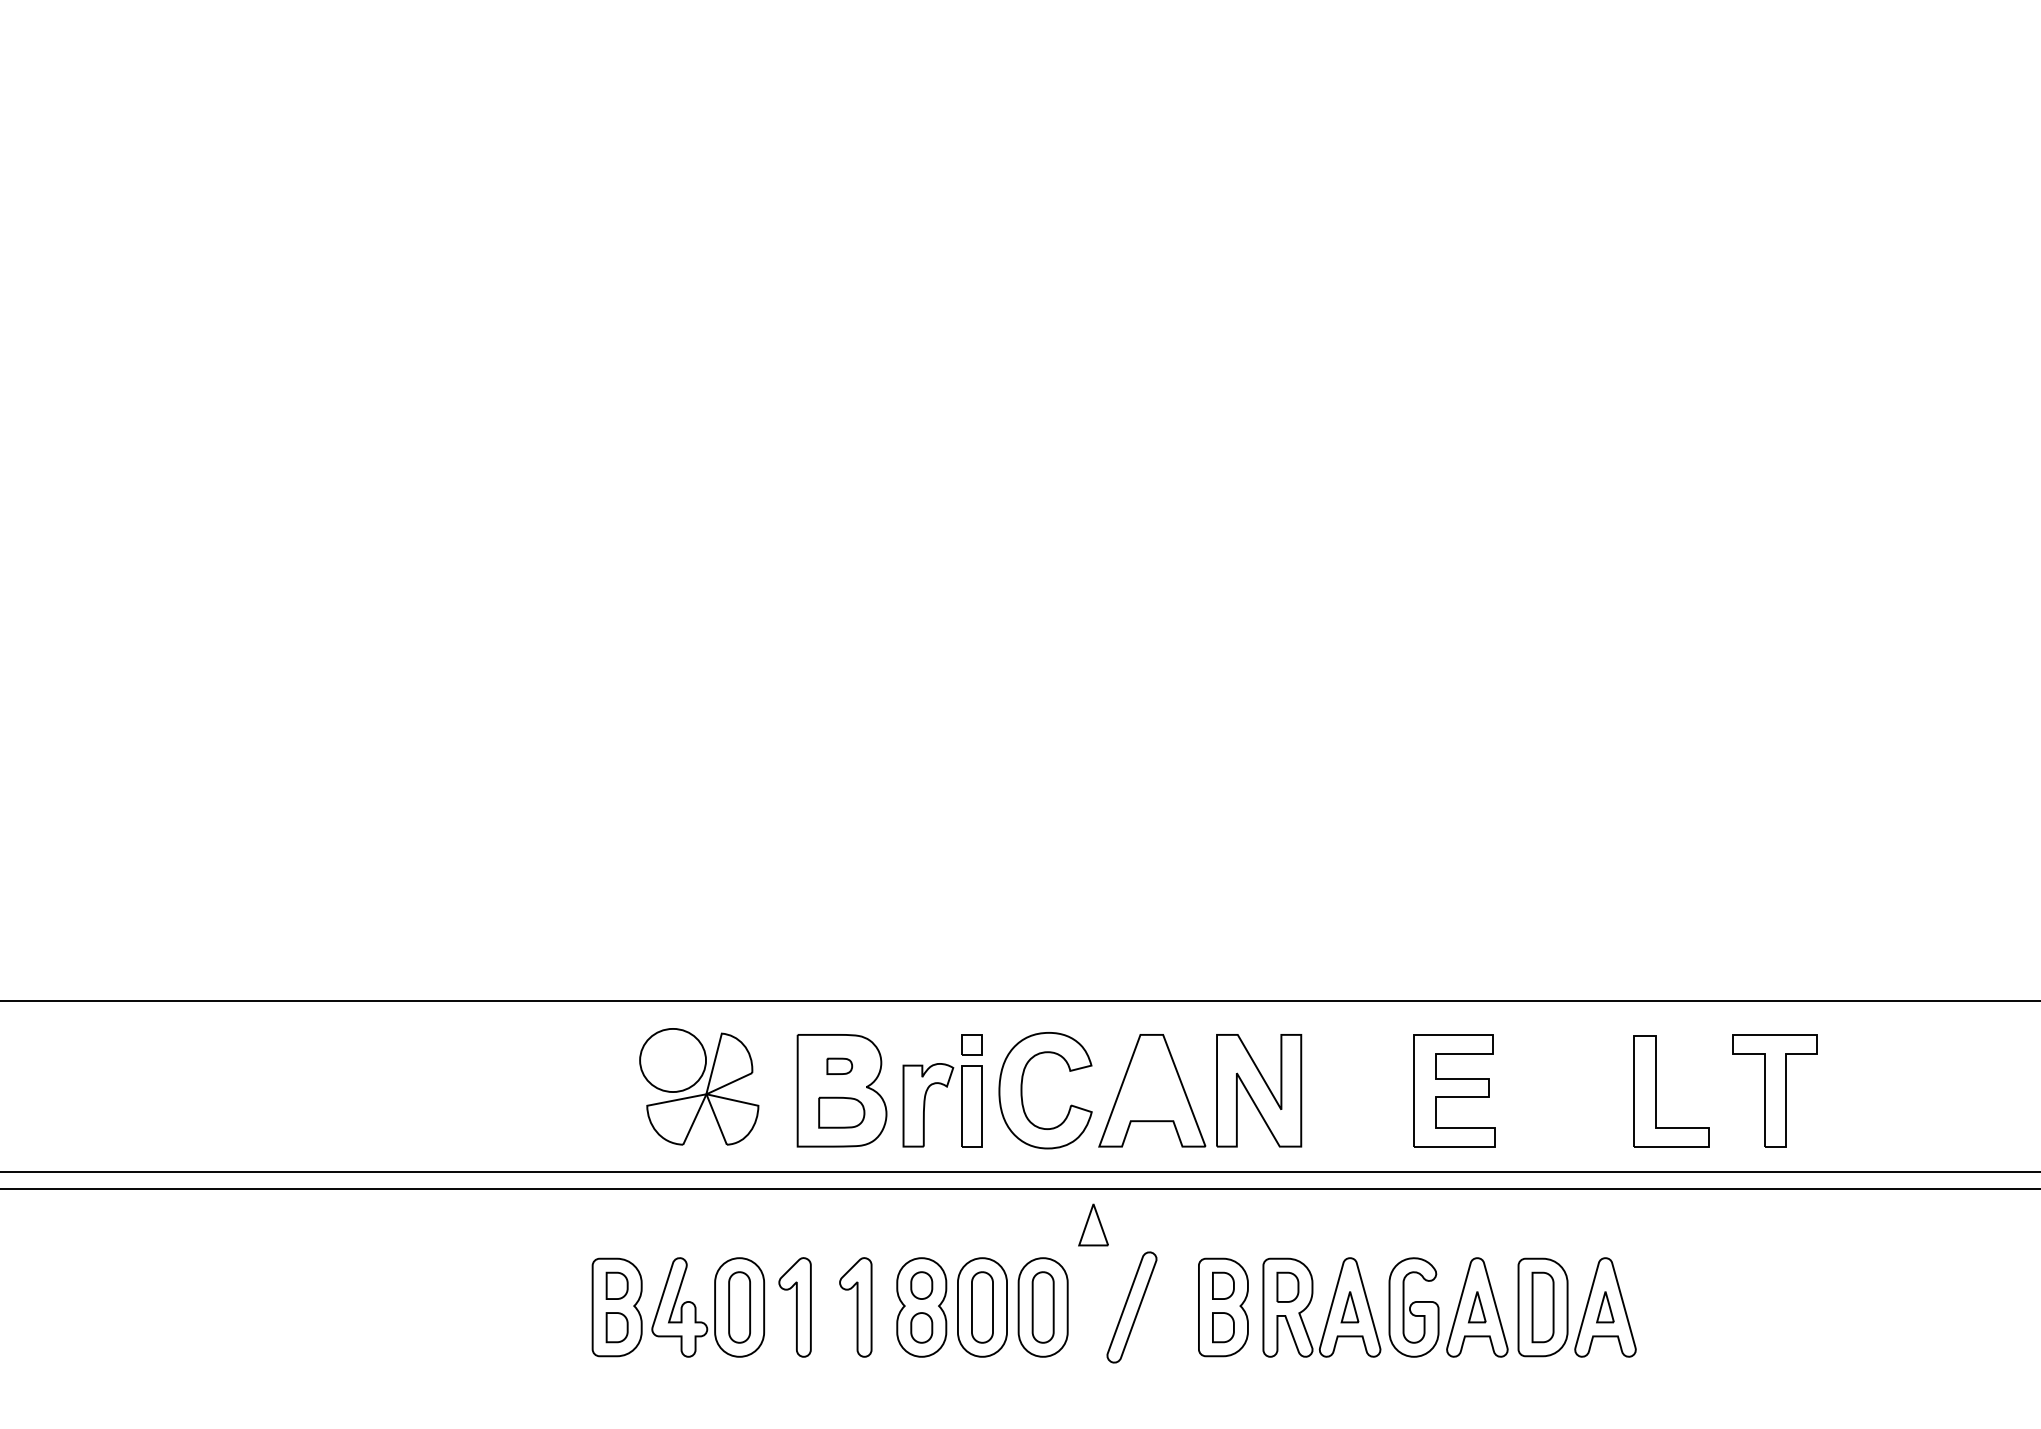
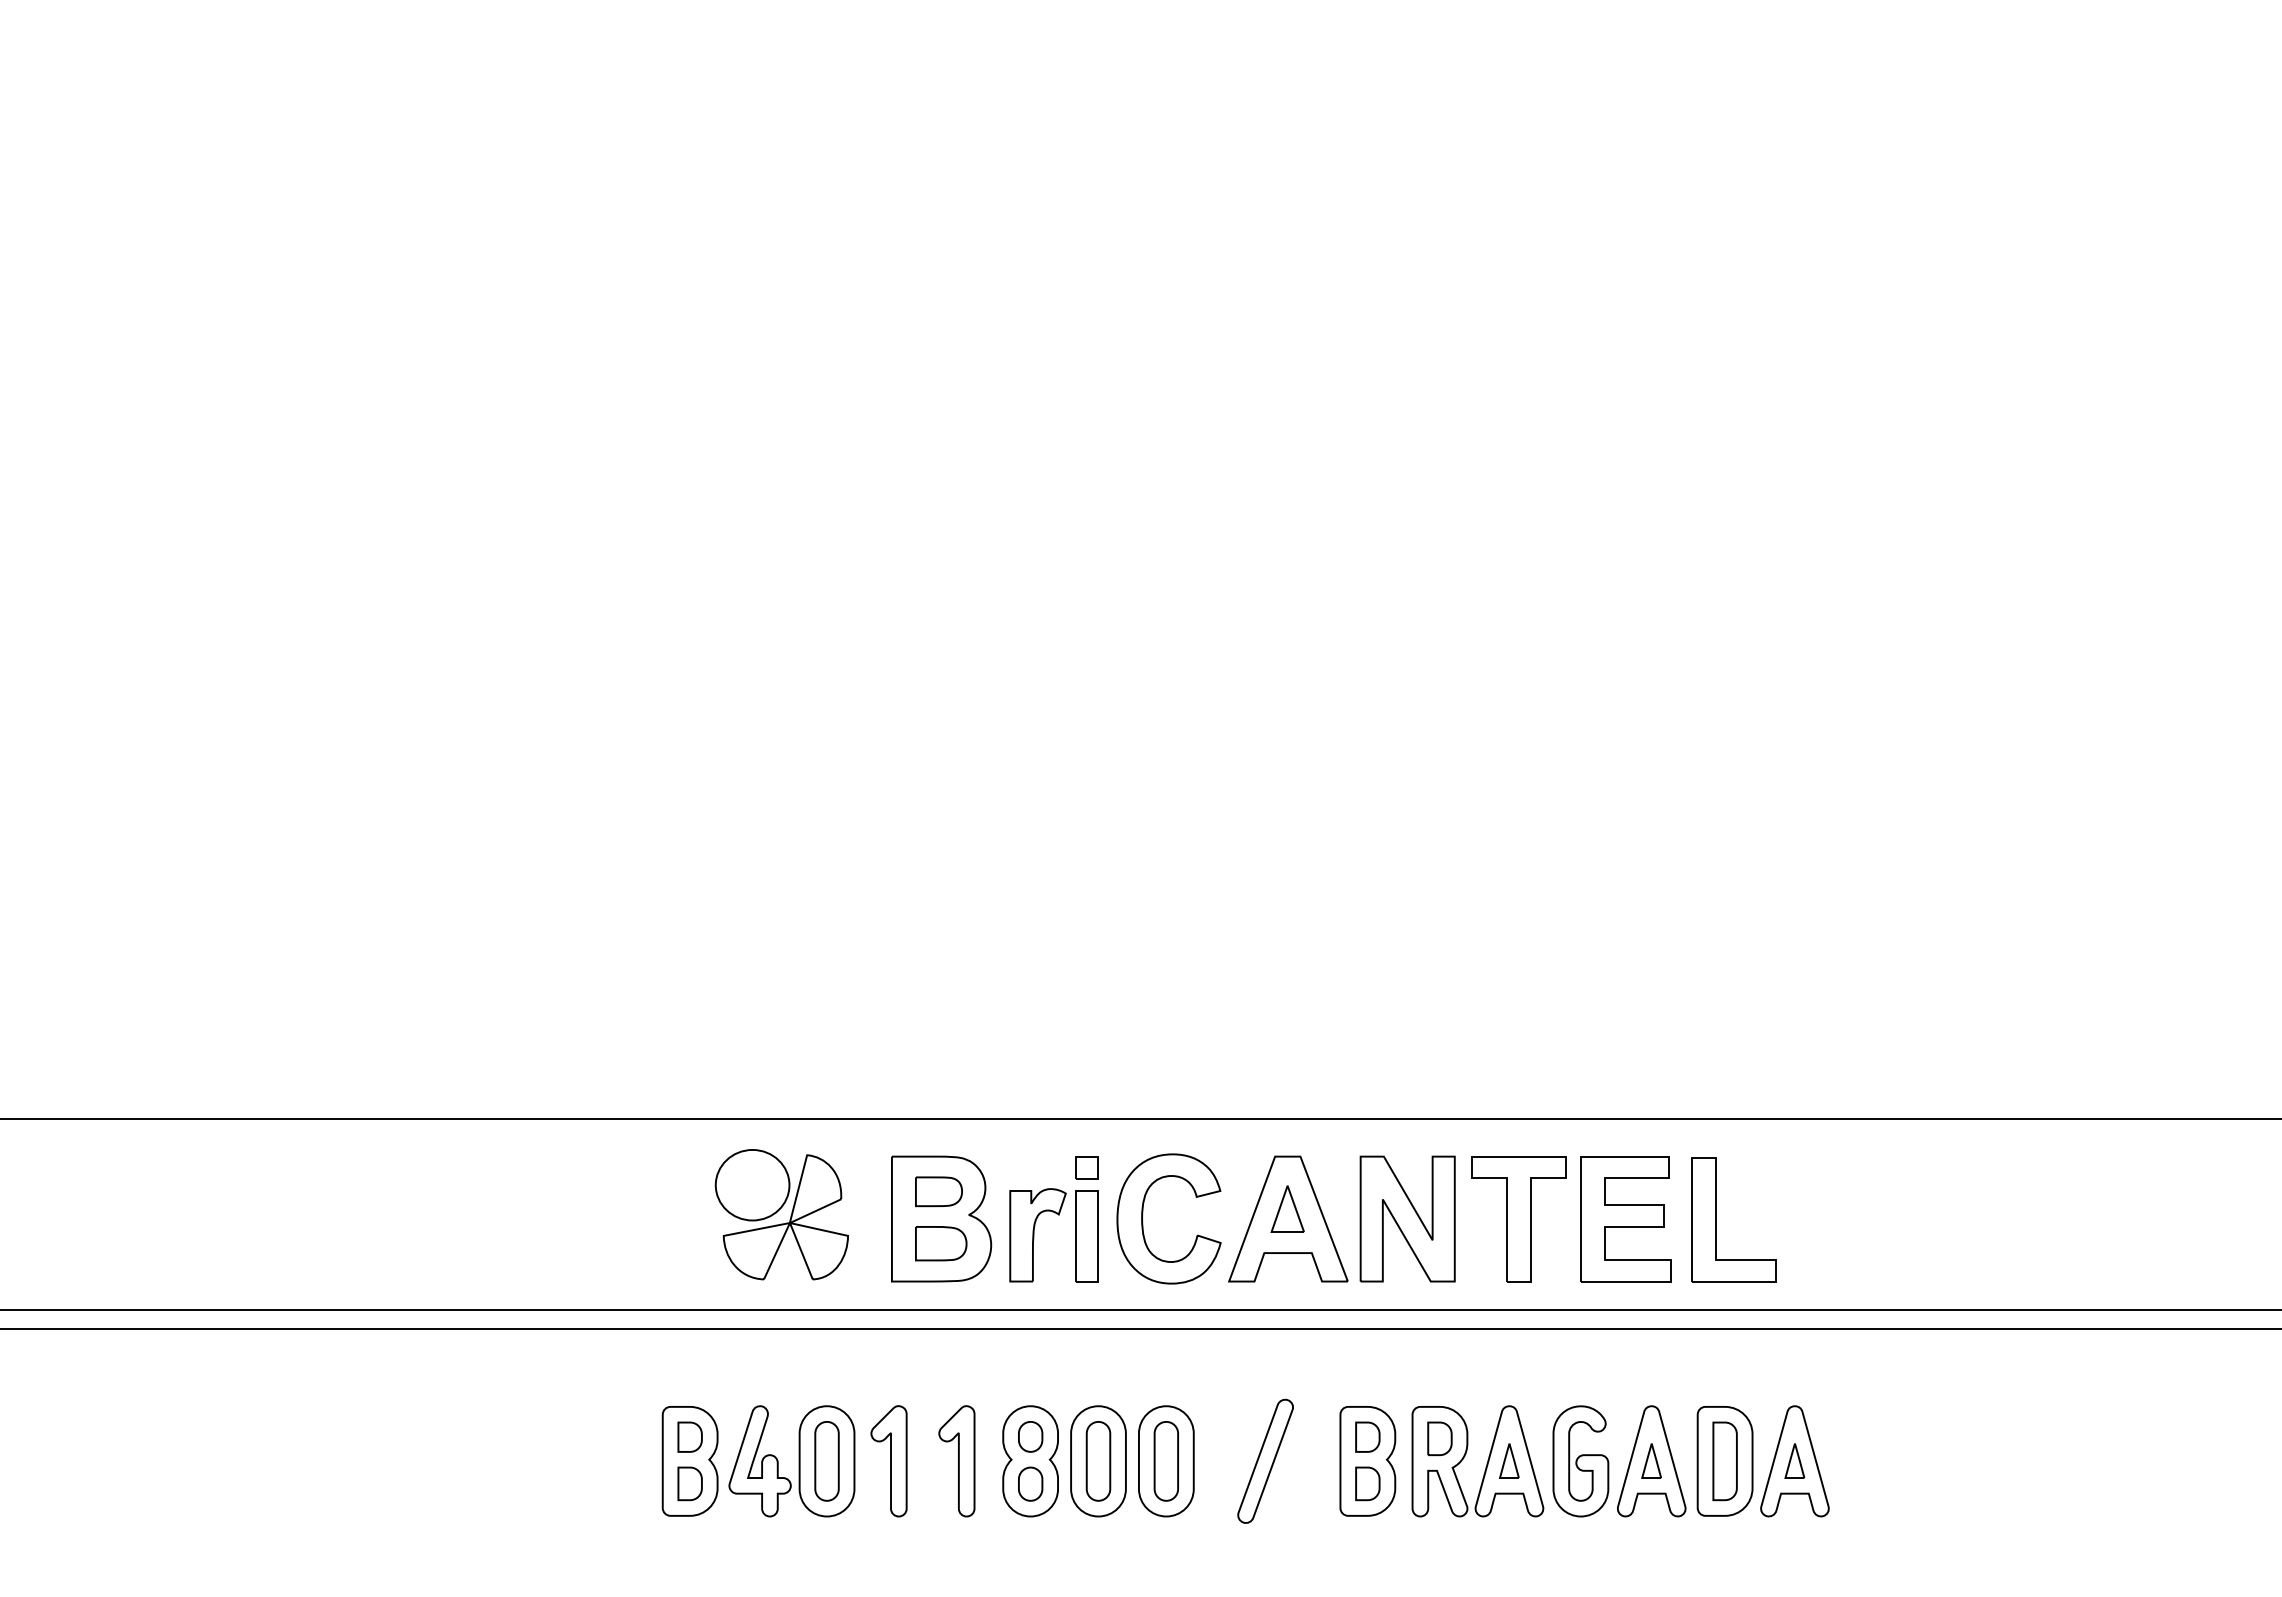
part: (839, 1066) -> (938, 1191), size x1.67
part: (1656, 1091) -> (1716, 1219), moved
part: (1775, 1091) -> (1518, 1219), moved
part: (1093, 1224) -> (1287, 1208), moved

